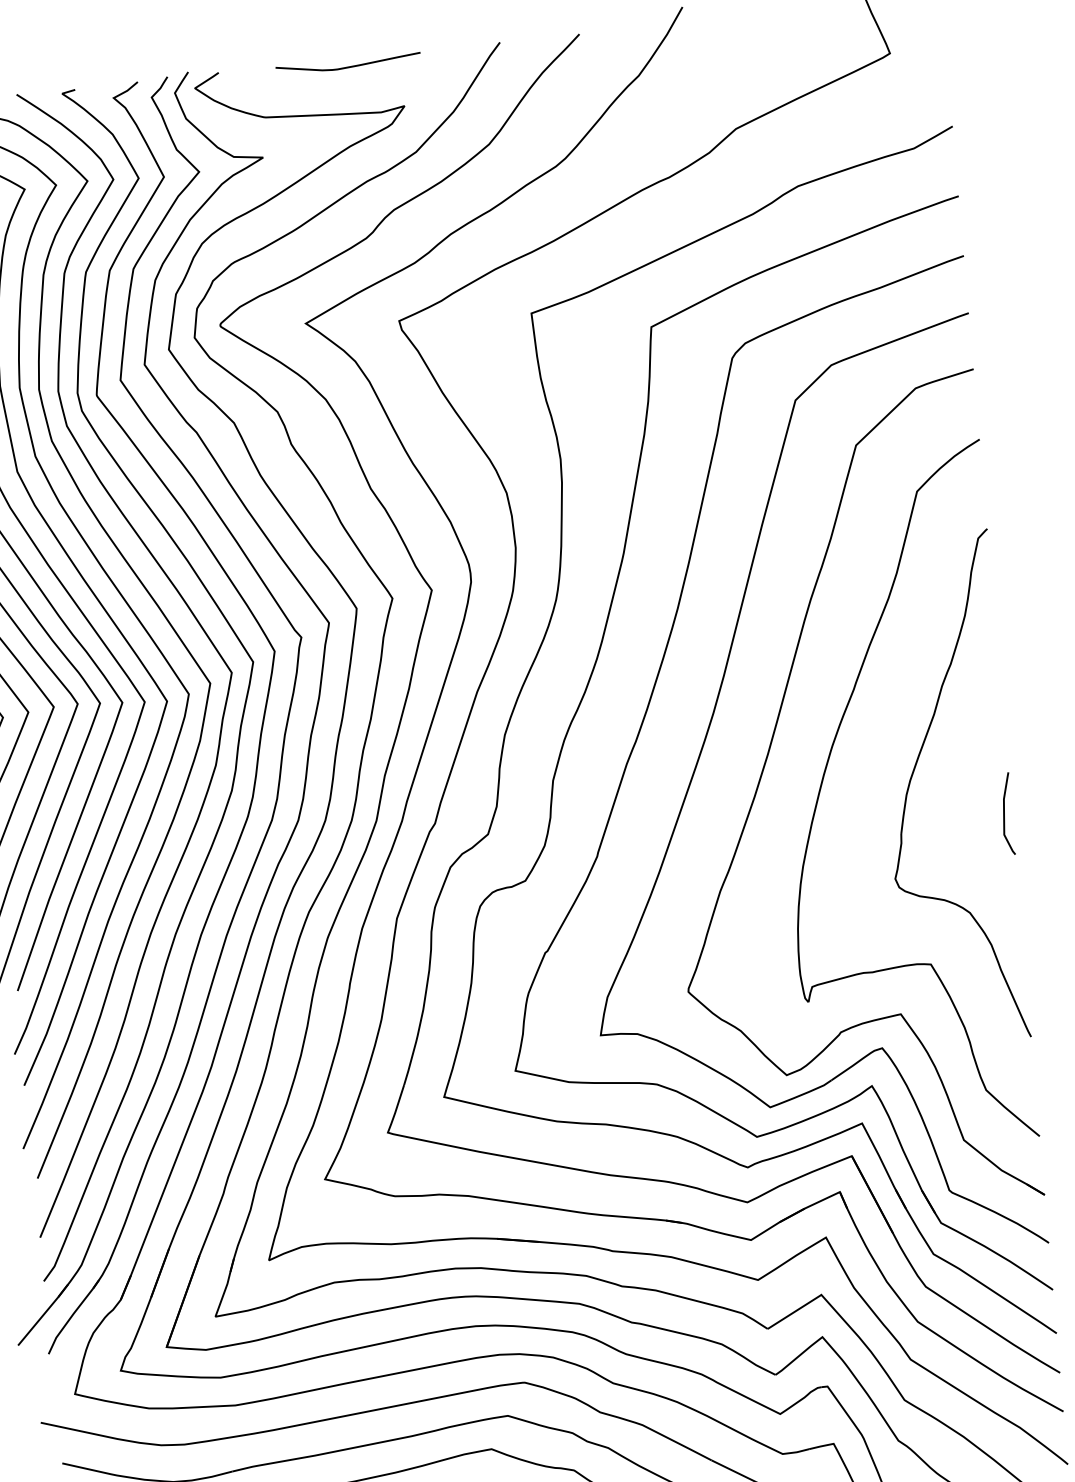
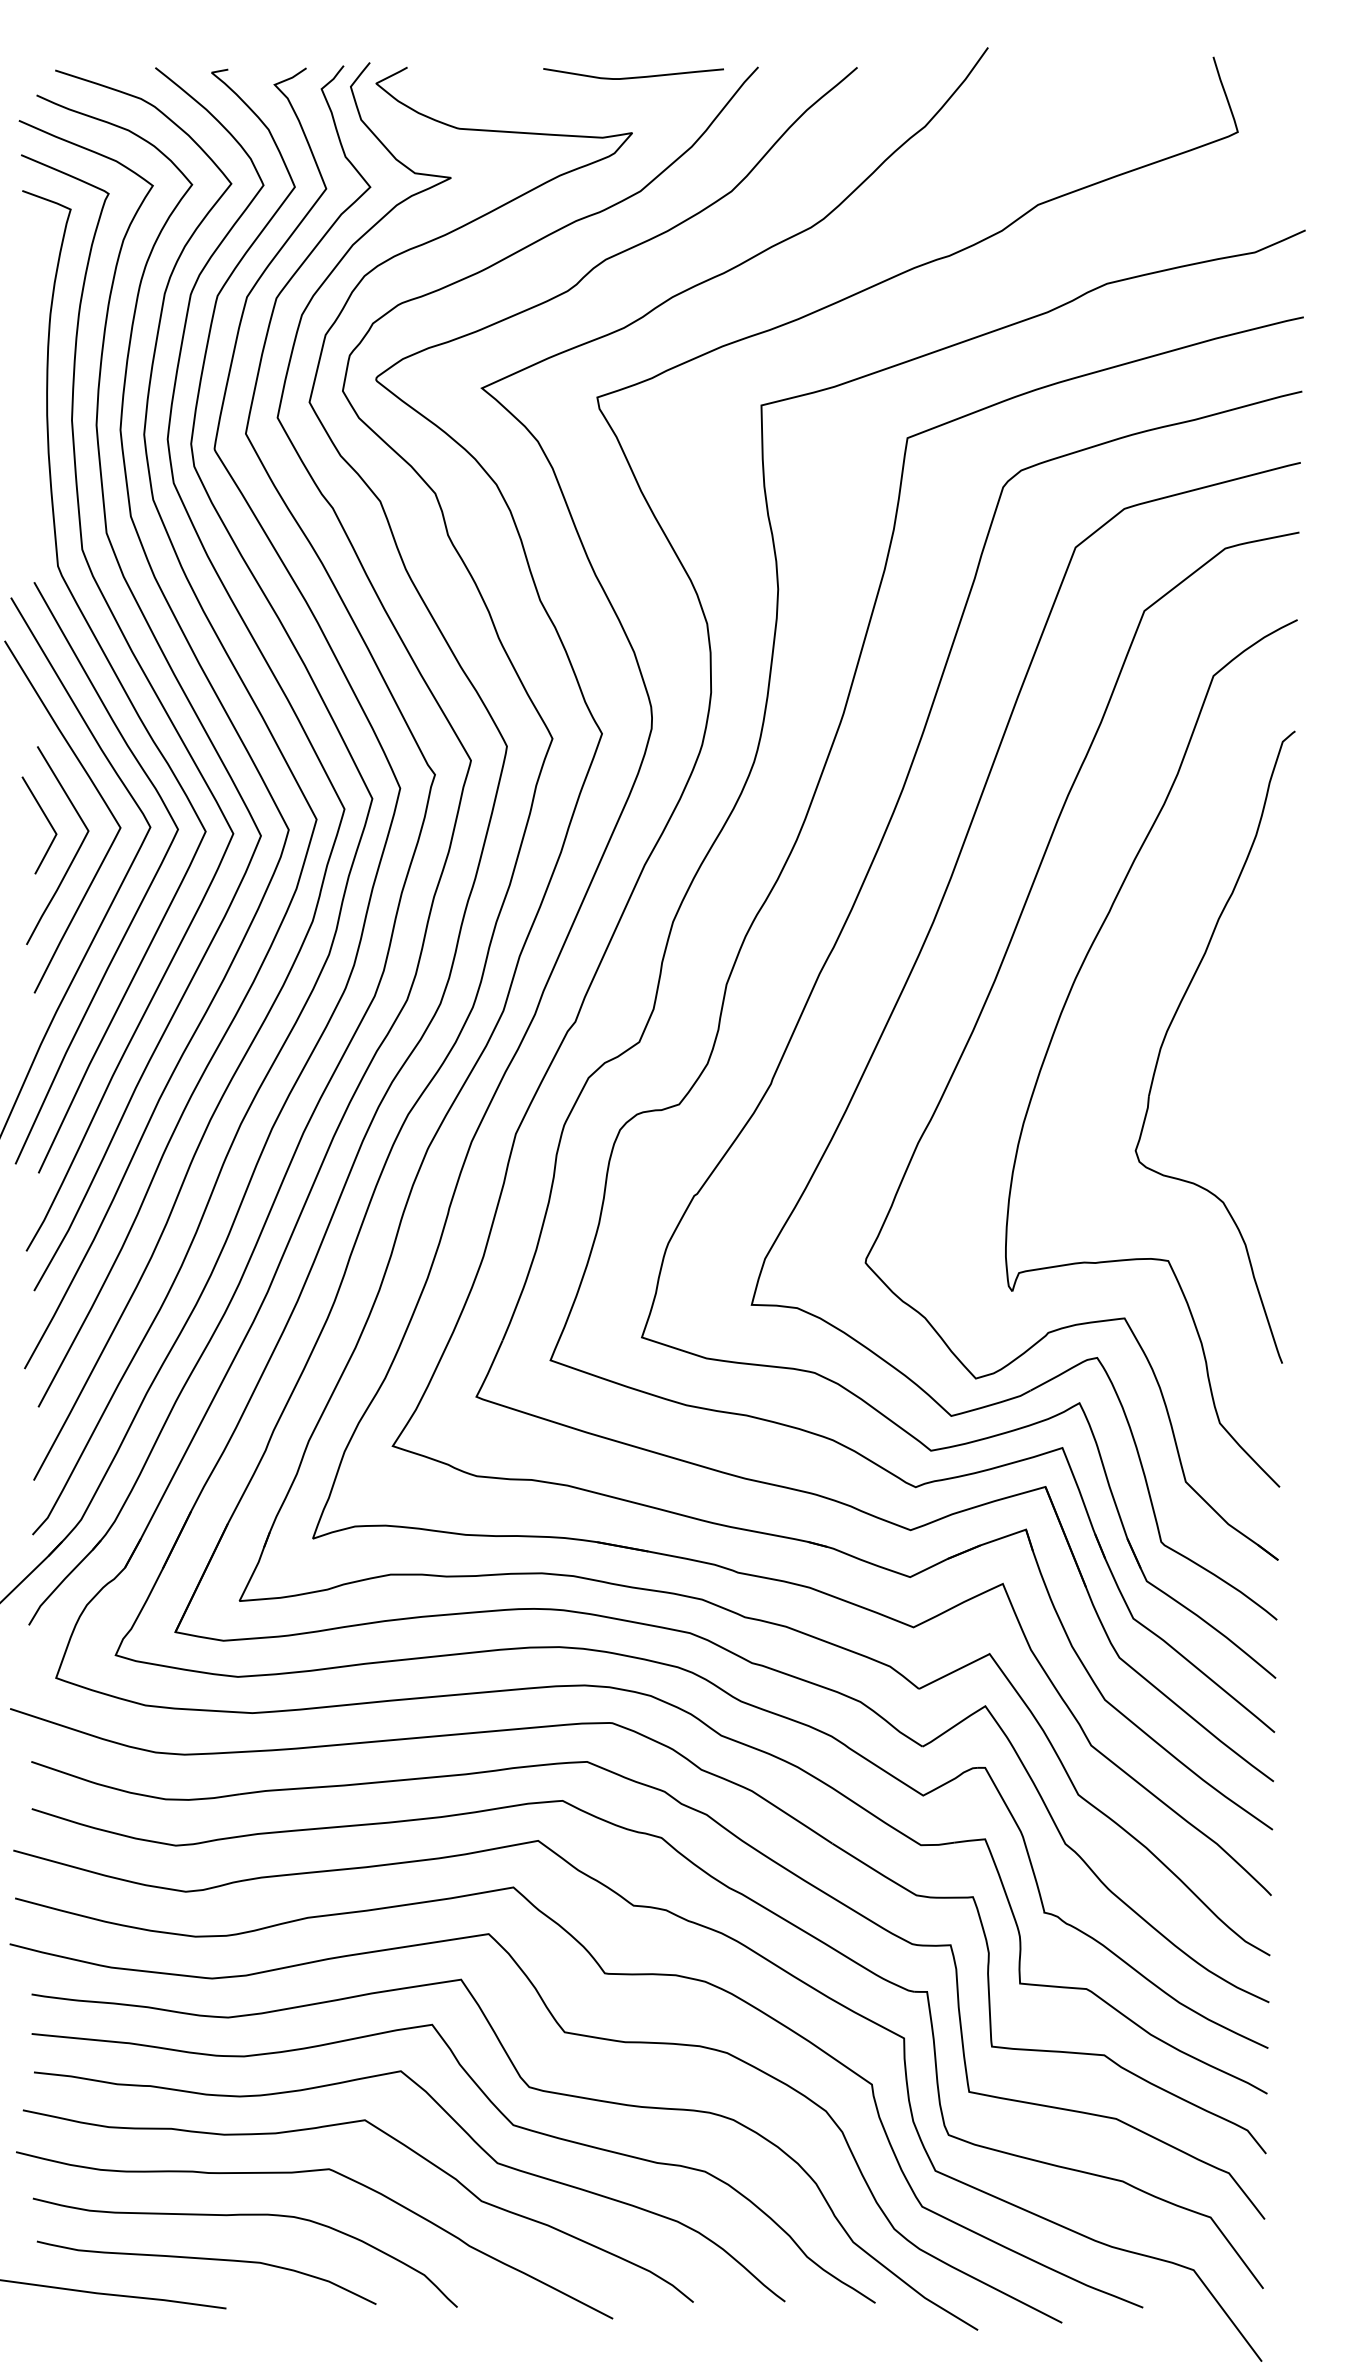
curve: (349, 66) -> (634, 76), moved
curve: (1005, 814) -> (1279, 1085), removed

